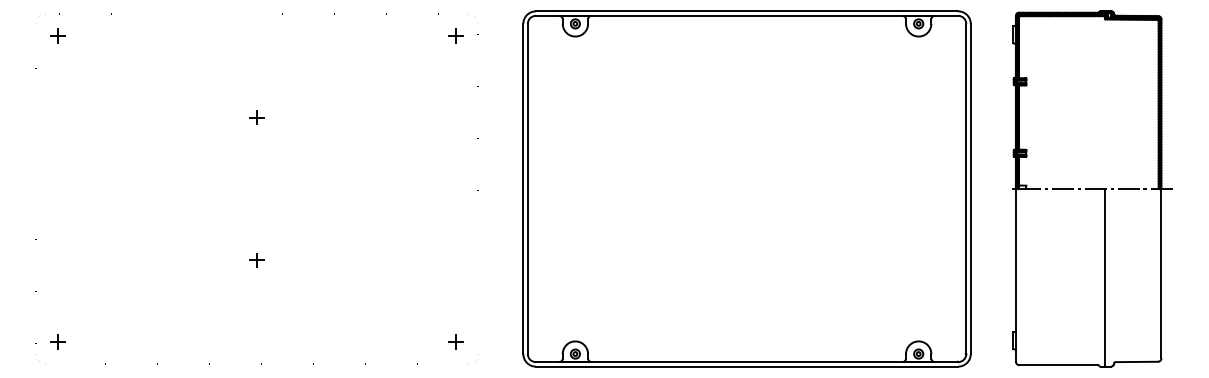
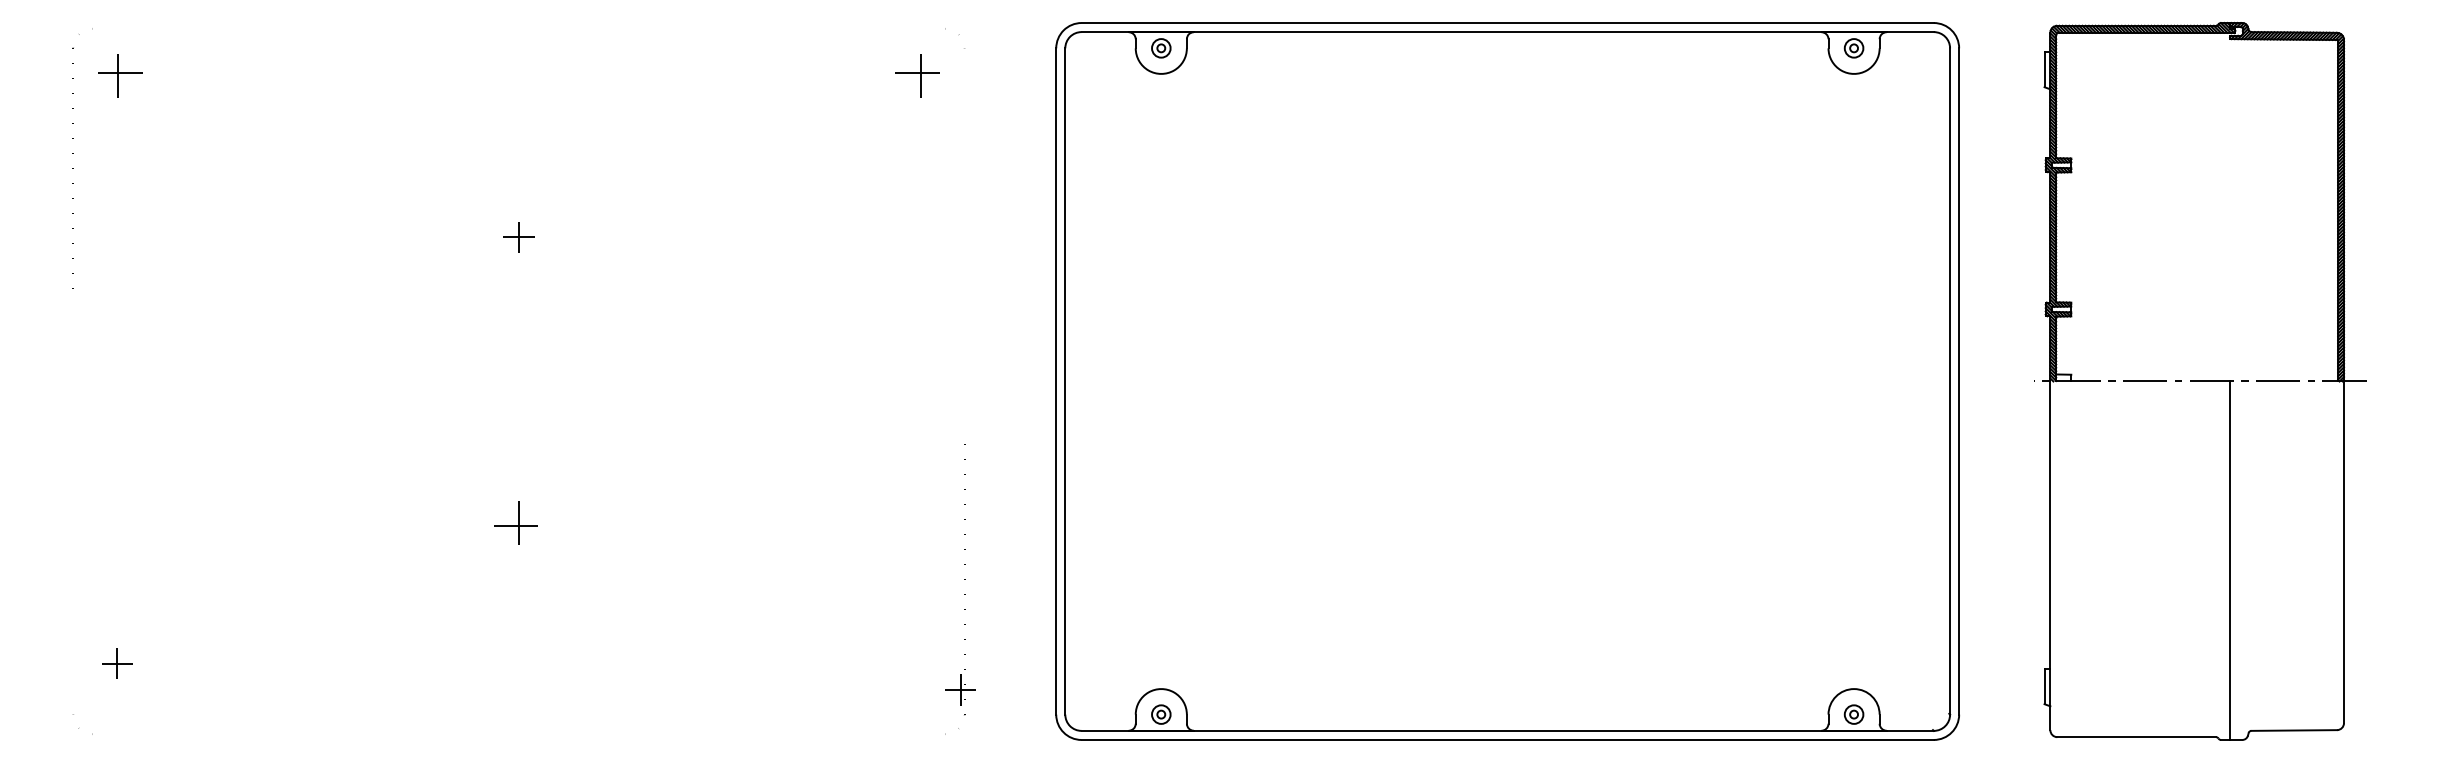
part: (57, 35) -> (116, 71), size x1.6
part: (455, 35) -> (919, 71), size x1.6
part: (256, 260) -> (517, 525), size x1.6
part: (57, 341) -> (116, 663), moved
part: (455, 341) -> (959, 689), moved

